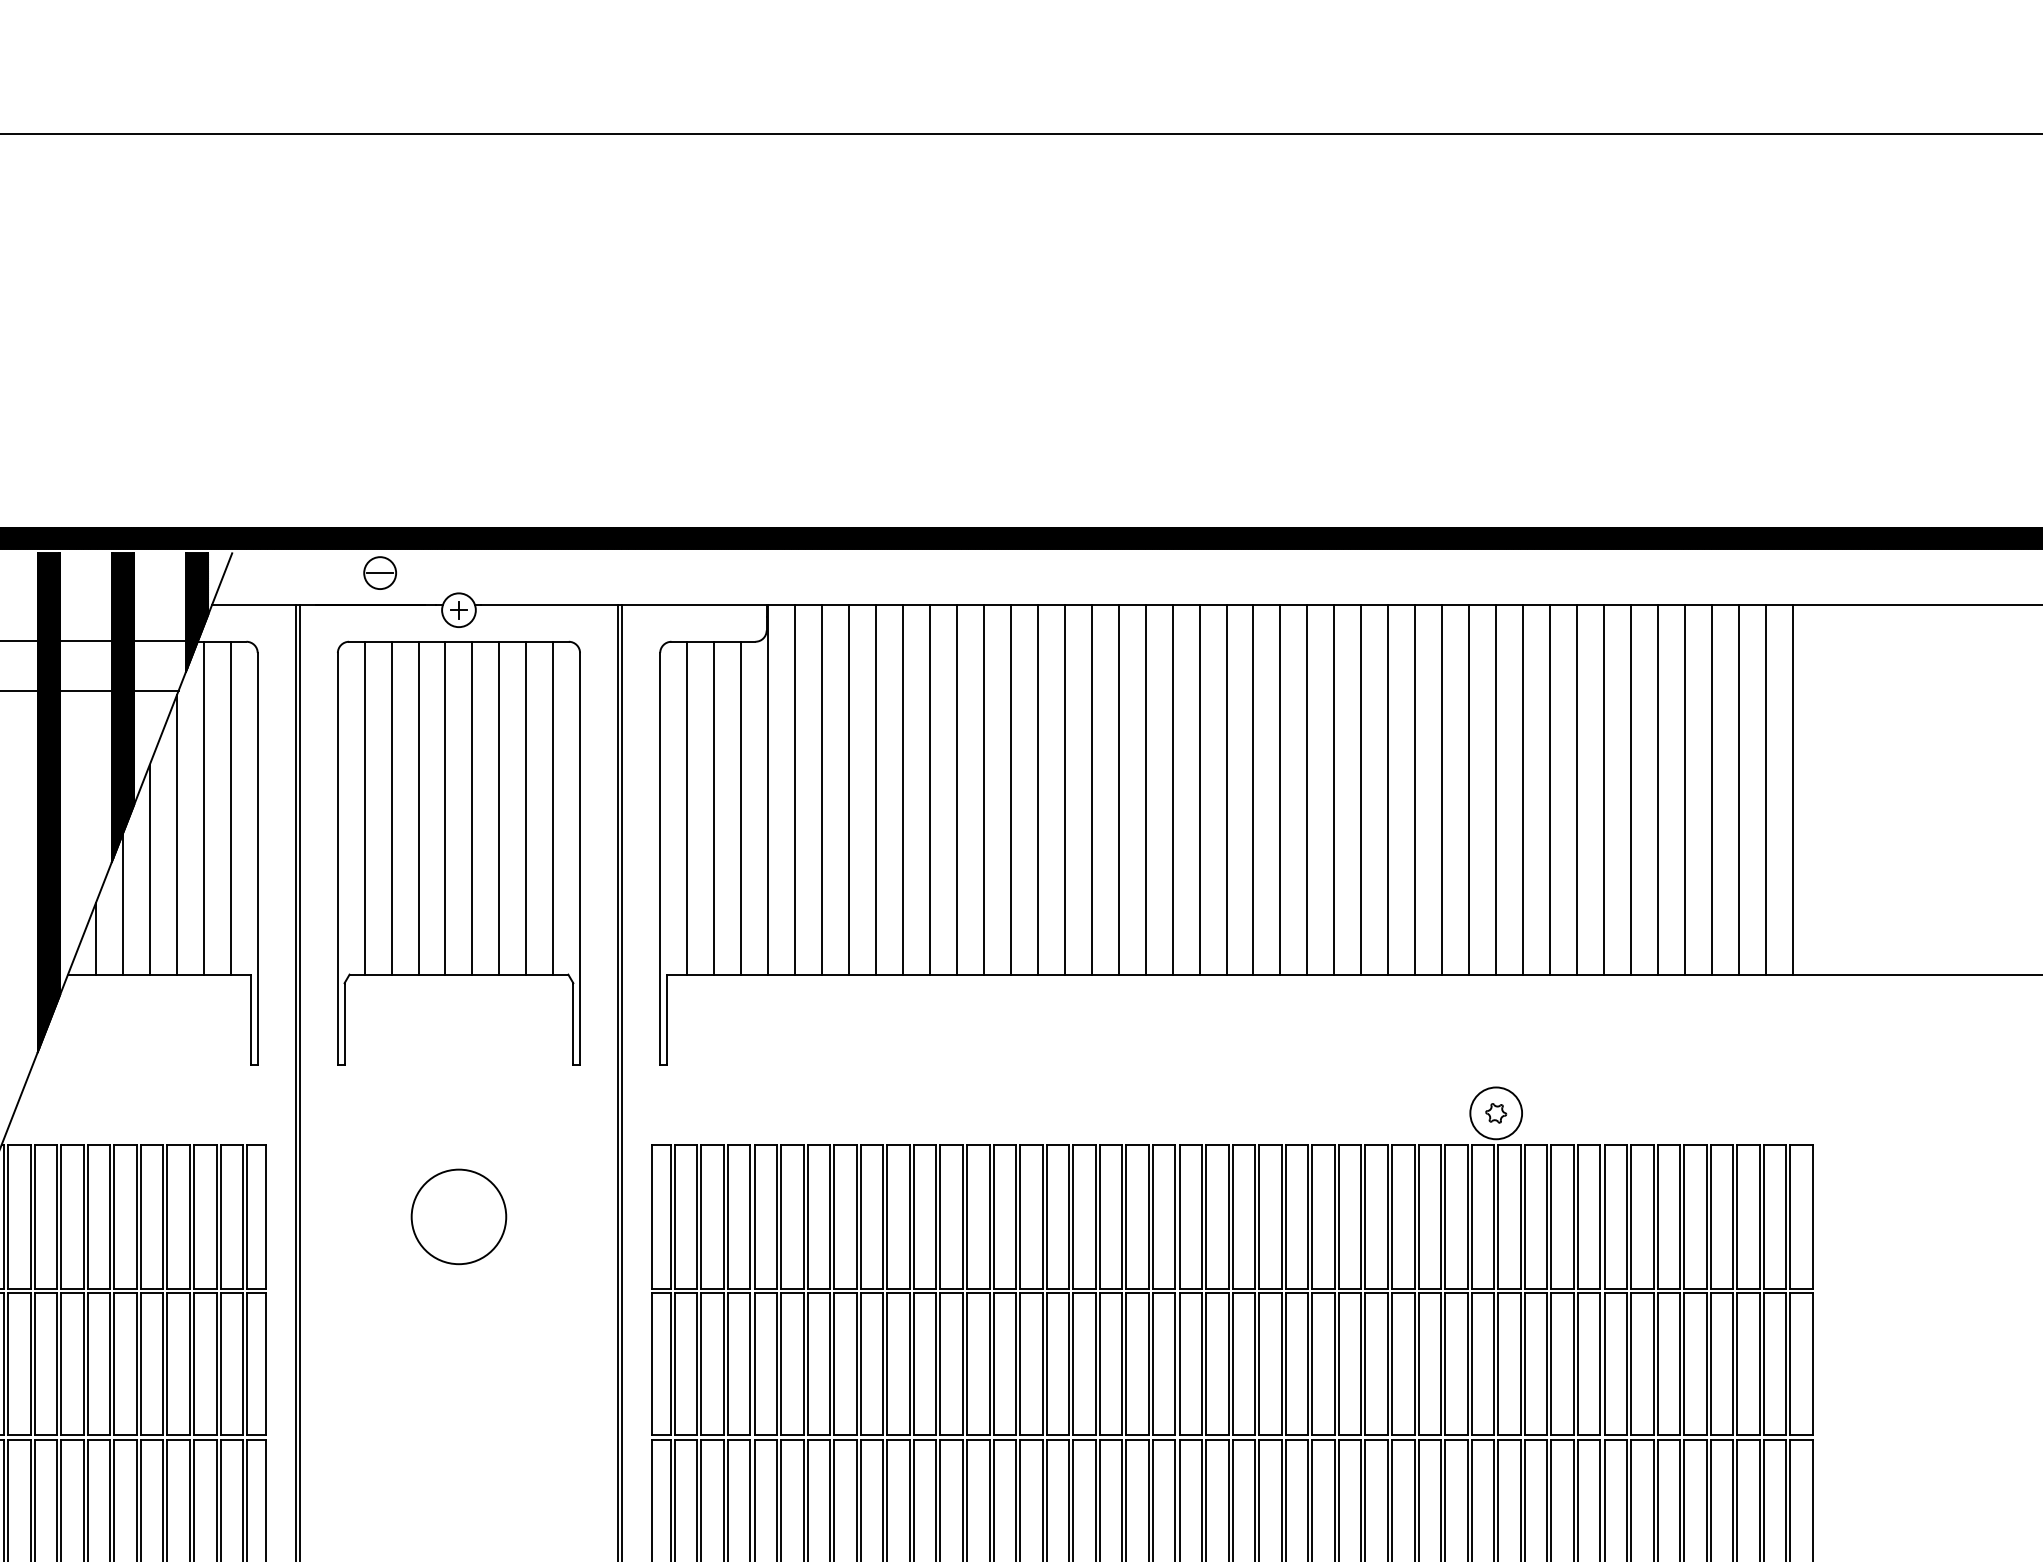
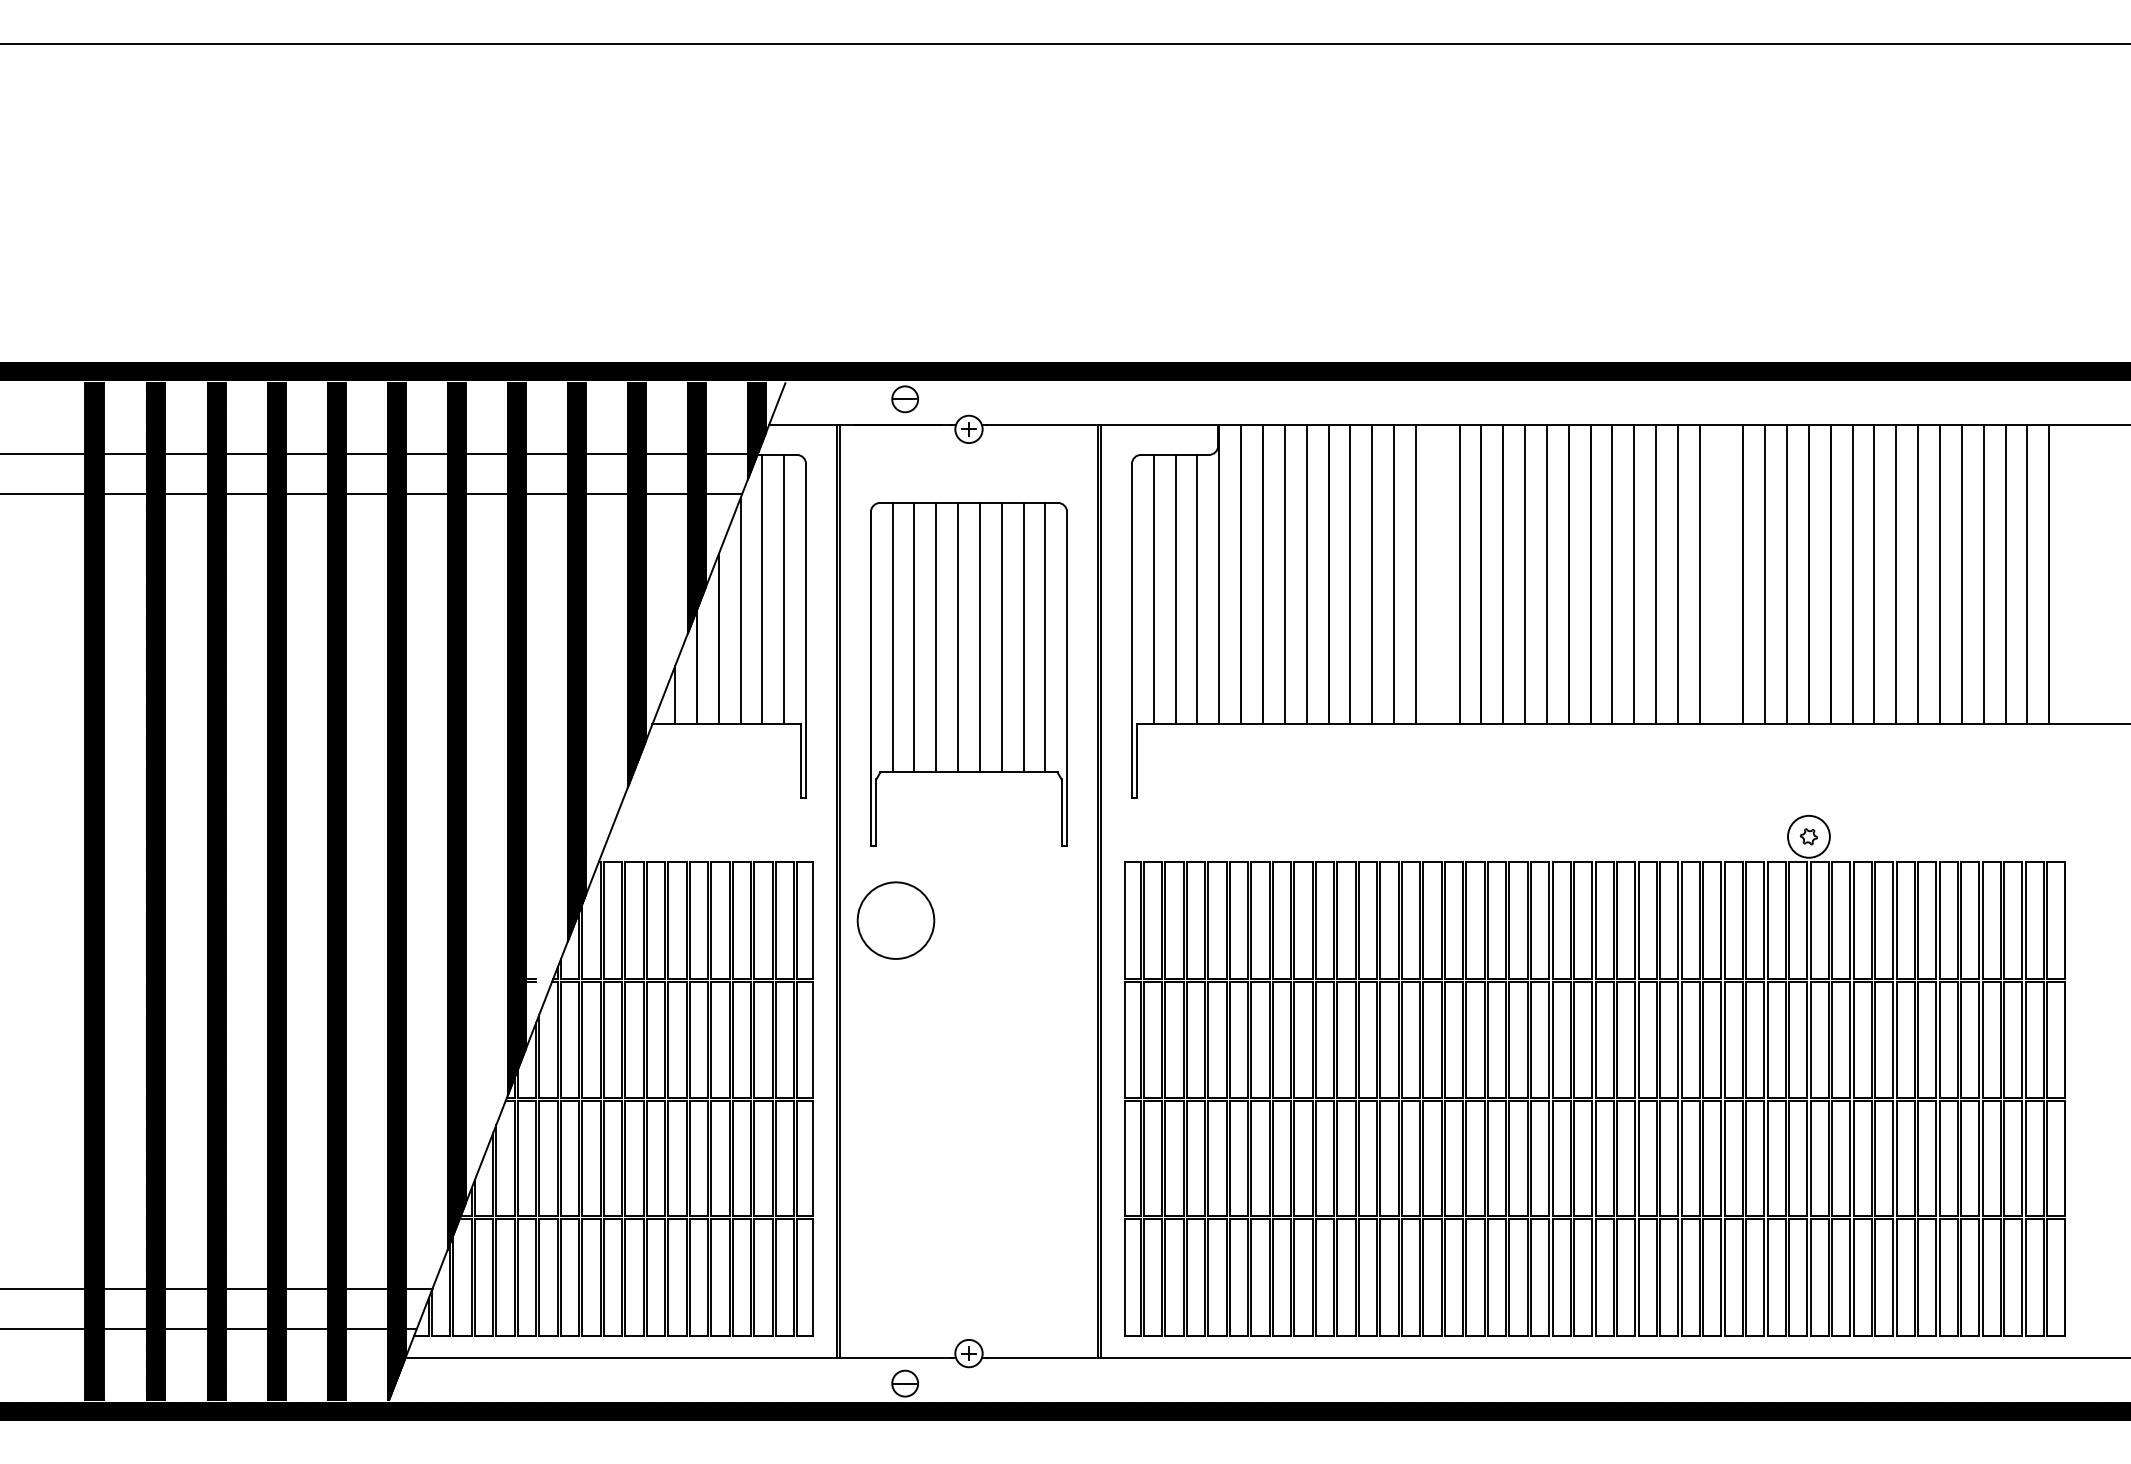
line: (1037, 789) -> (1437, 574), removed
line: (1388, 789) -> (1721, 574), removed
part: (458, 853) -> (968, 674), moved
circle: (458, 1216) -> (895, 920), moved

